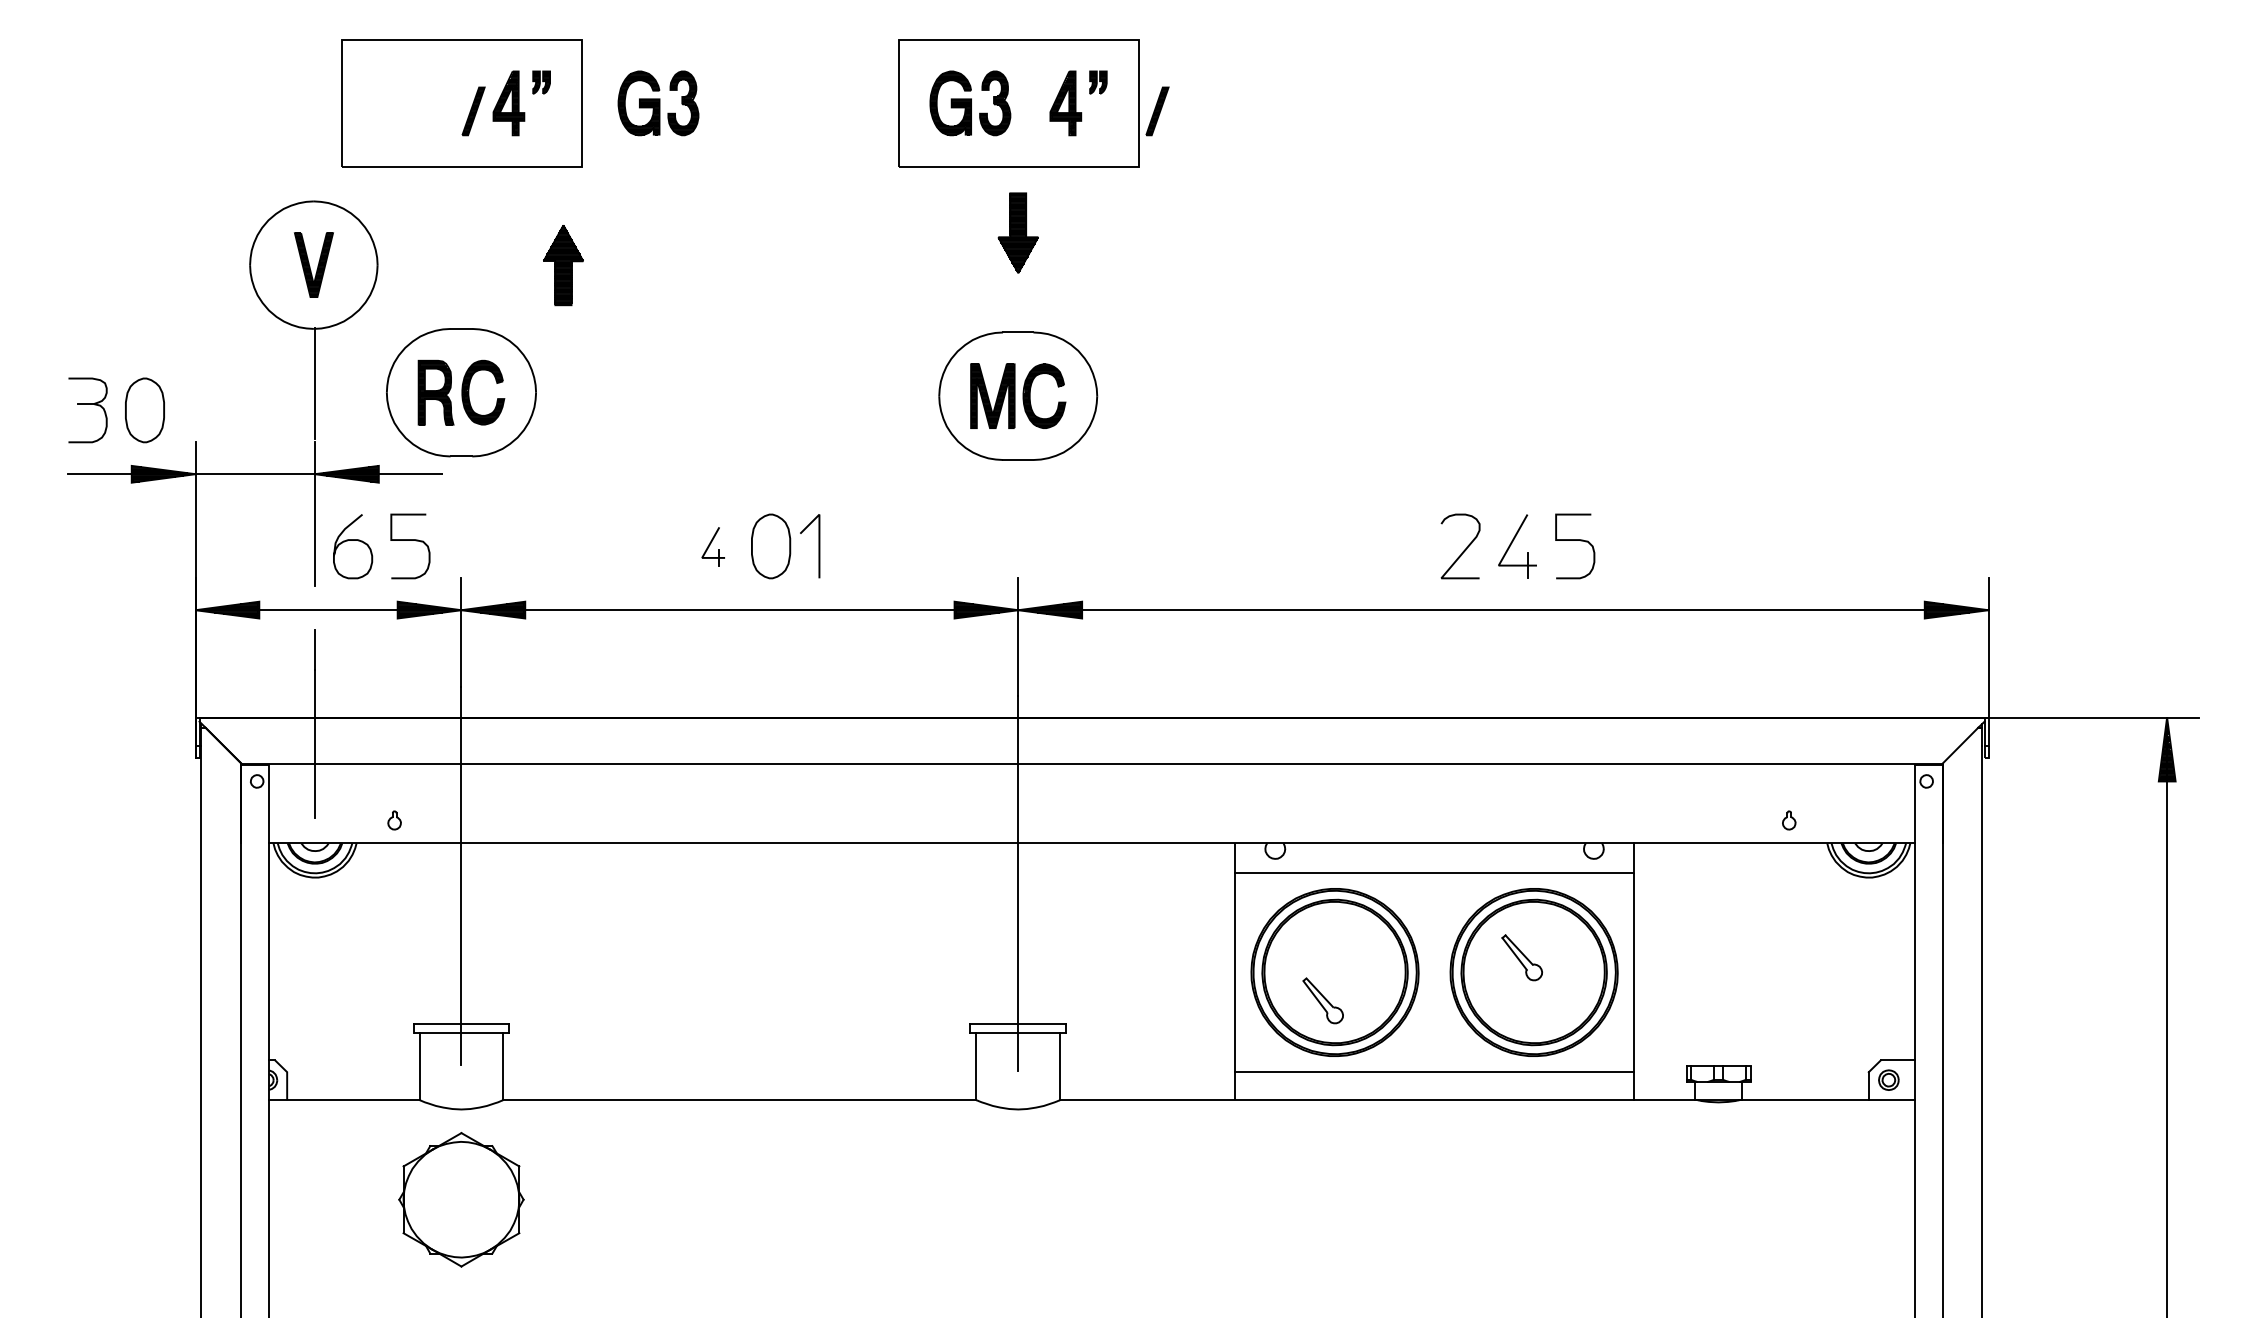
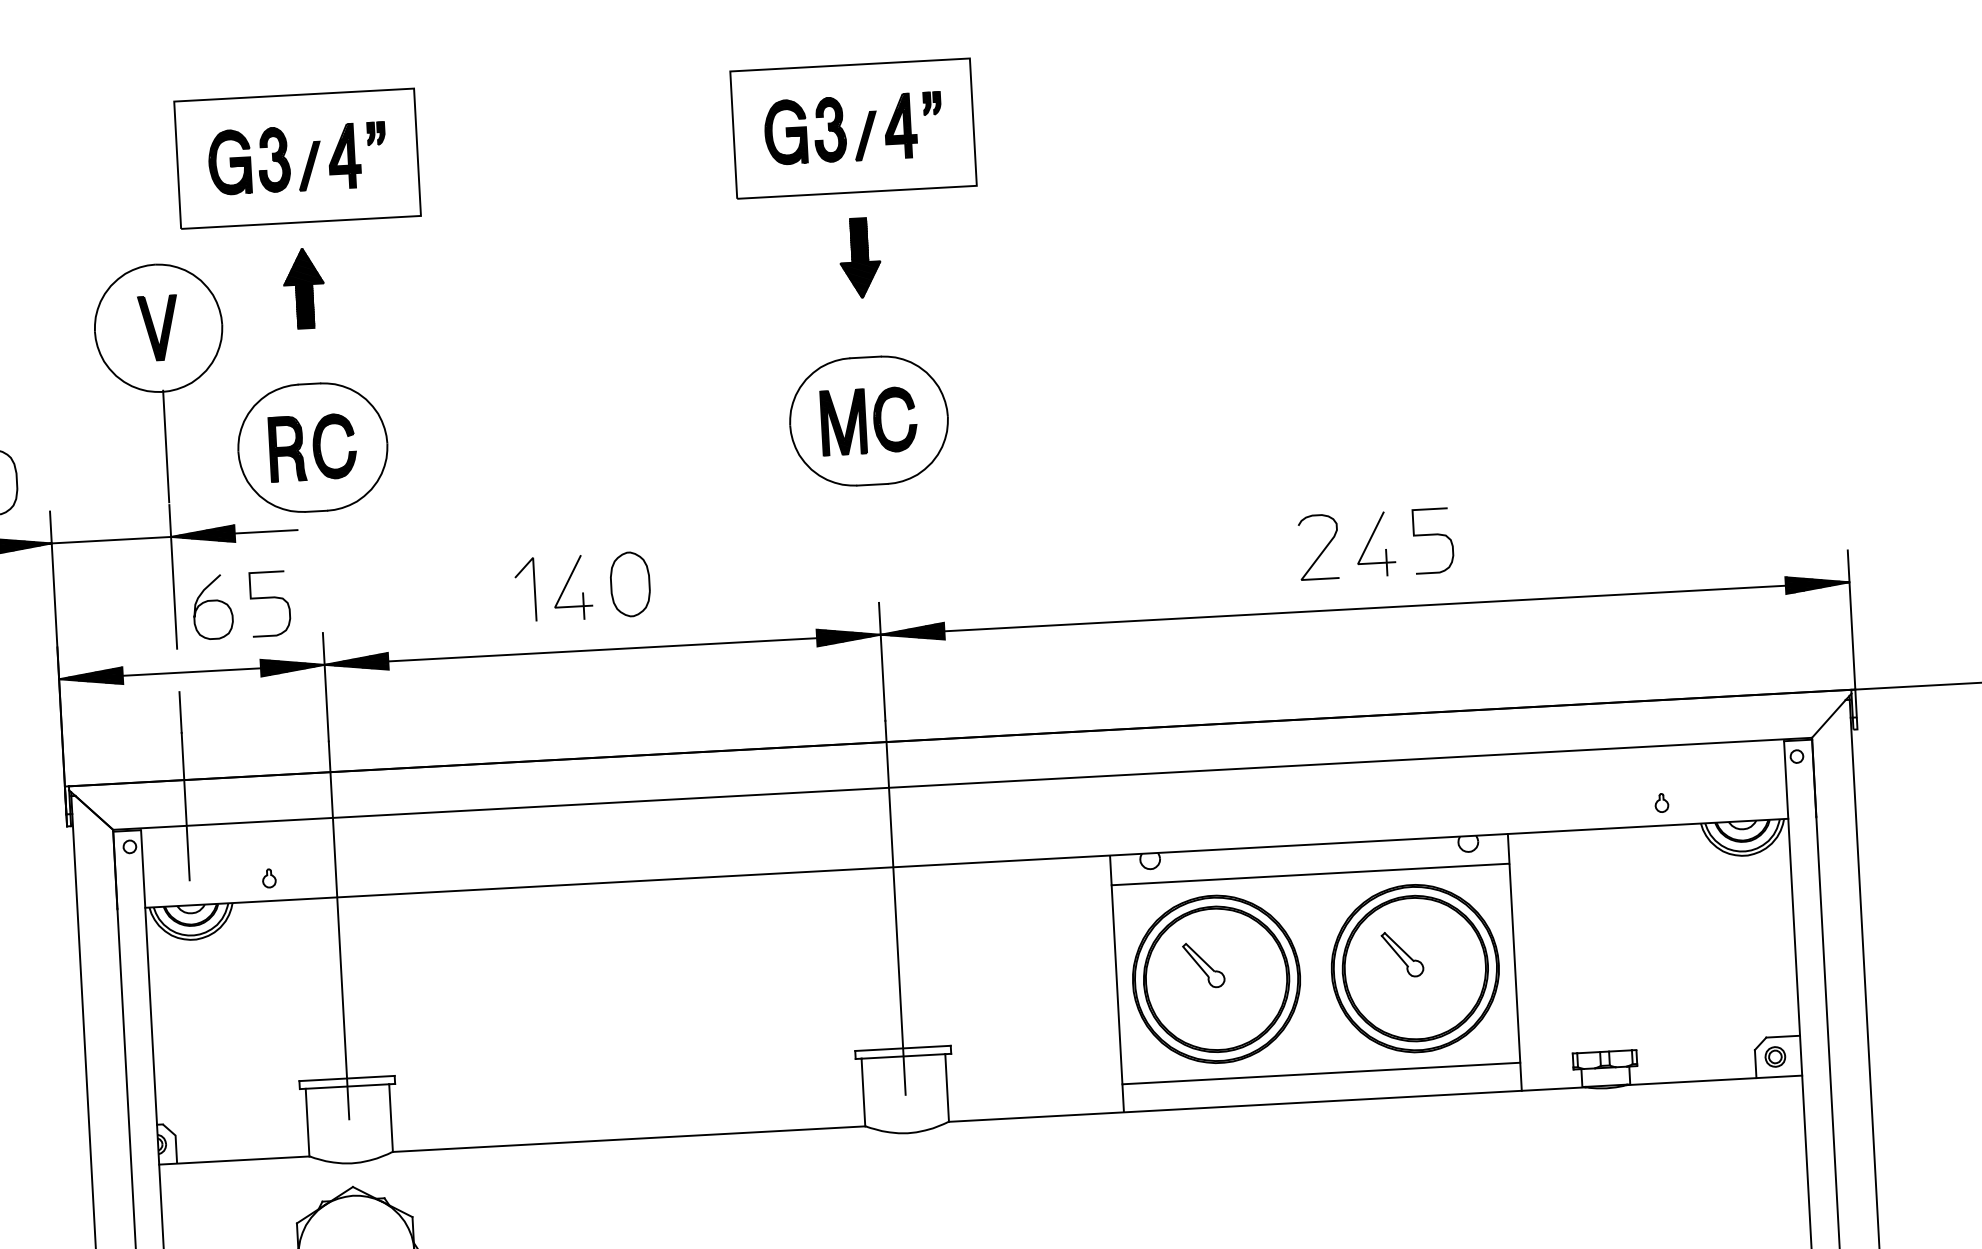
part: (658, 103) -> (249, 161), moved
part: (1157, 111) -> (865, 136), moved
part: (563, 265) -> (304, 288), moved
part: (713, 546) -> (572, 587), size x1.67
line: (818, 546) -> (533, 589), moved
part: (1322, 1000) -> (1203, 965), moved

